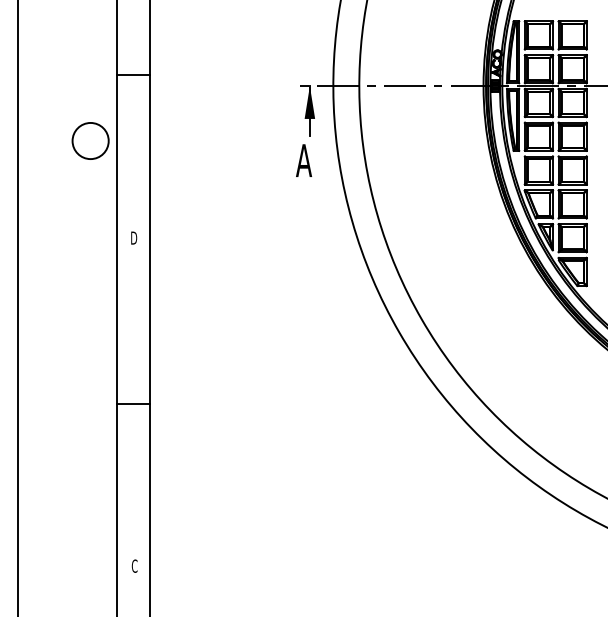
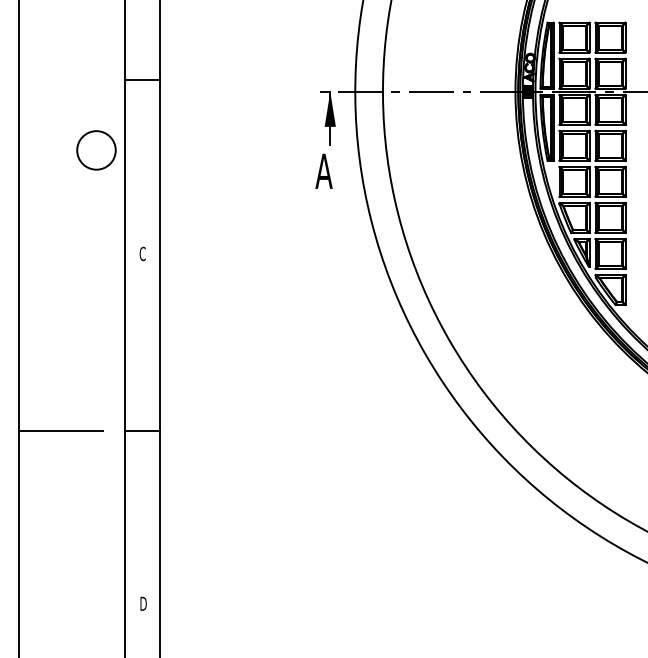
text: (134, 237) -> (143, 253), D -> C
line: (57, 403) -> (61, 430), added
text: (134, 565) -> (143, 603), C -> D

